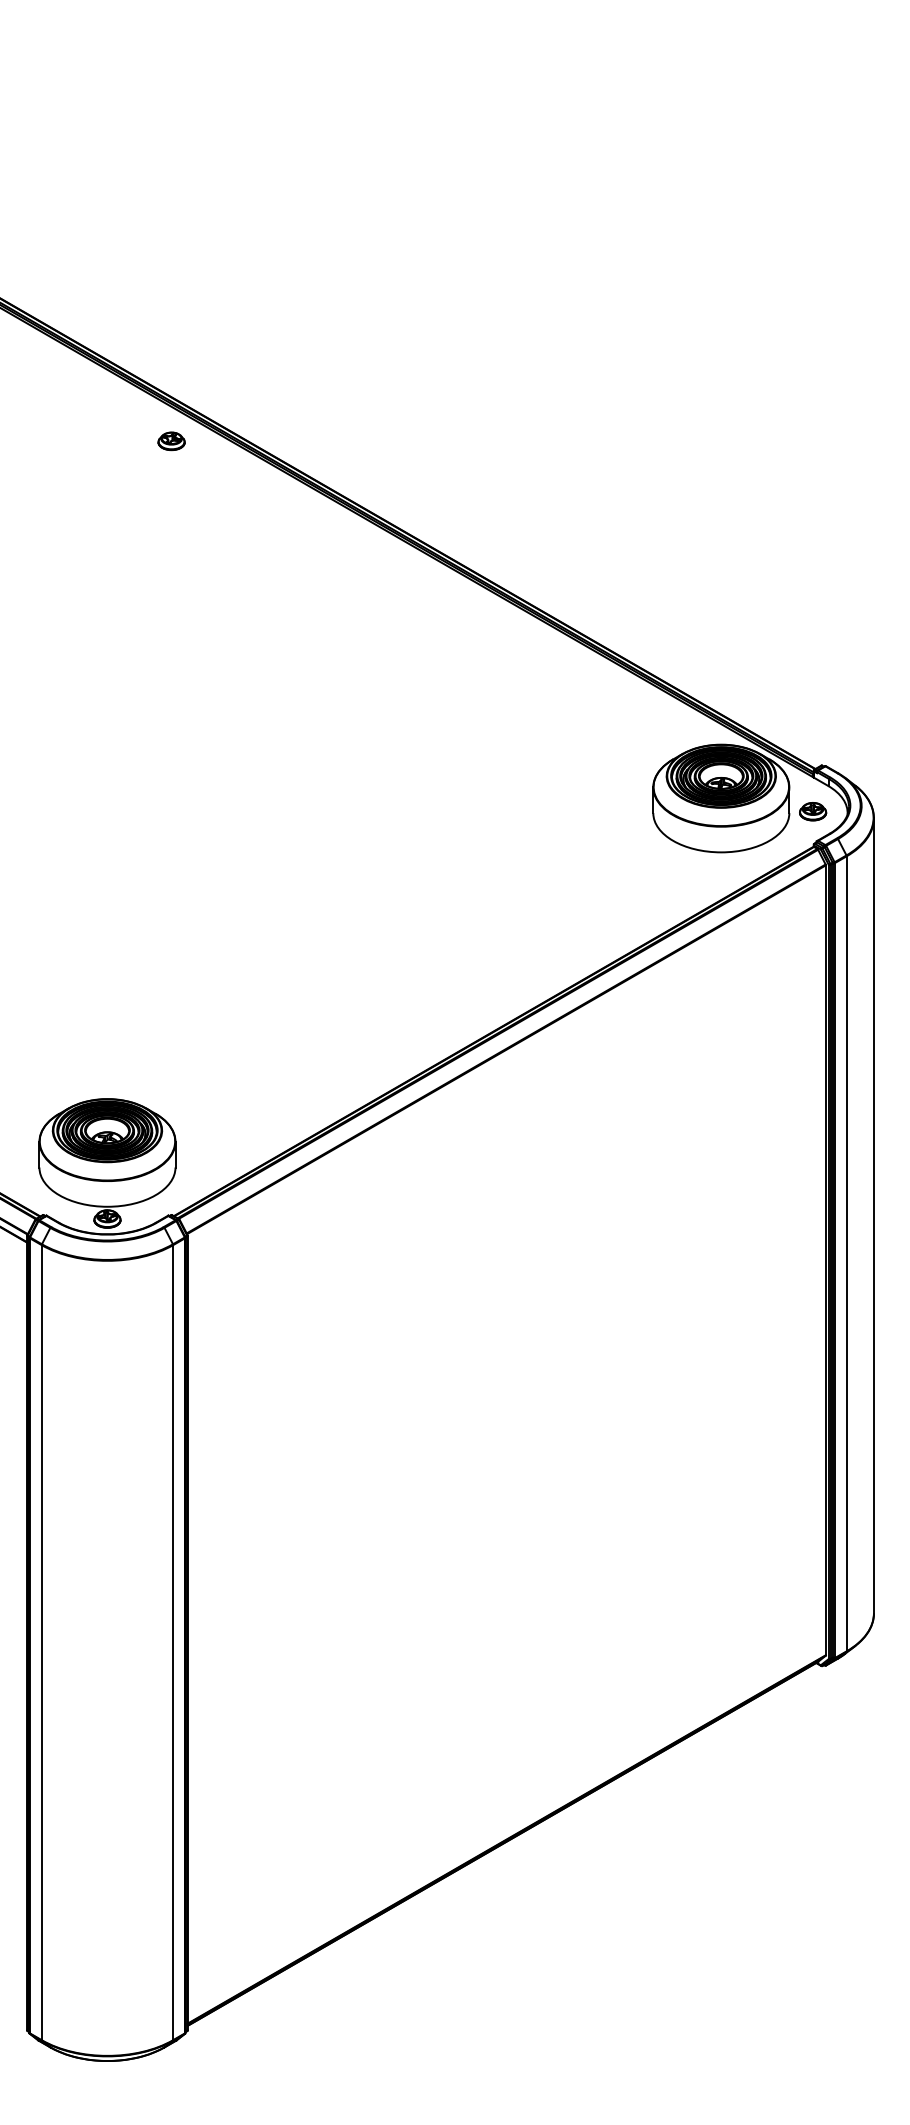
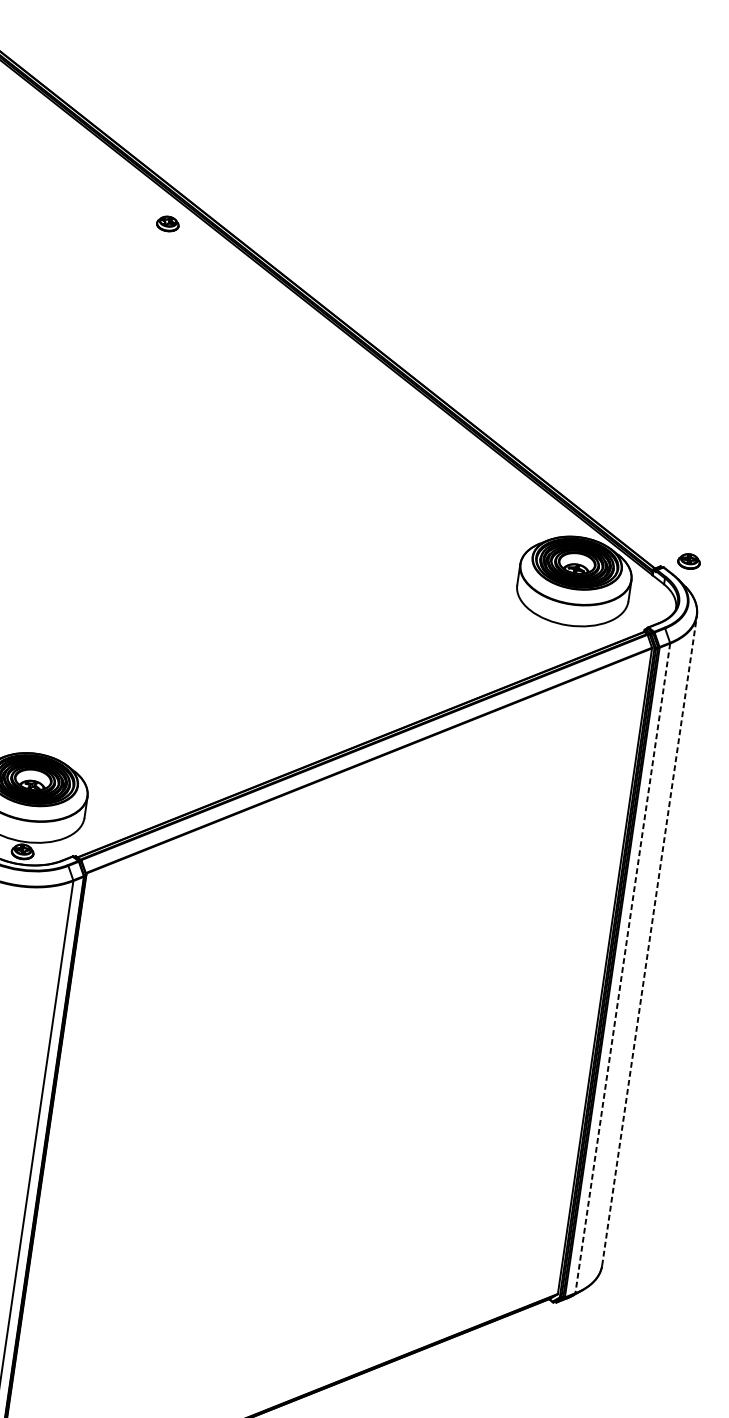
part: (813, 811) -> (689, 561), moved
line: (873, 1215) -> (649, 940), solid -> dashed
line: (846, 1253) -> (622, 968), solid -> dashed

